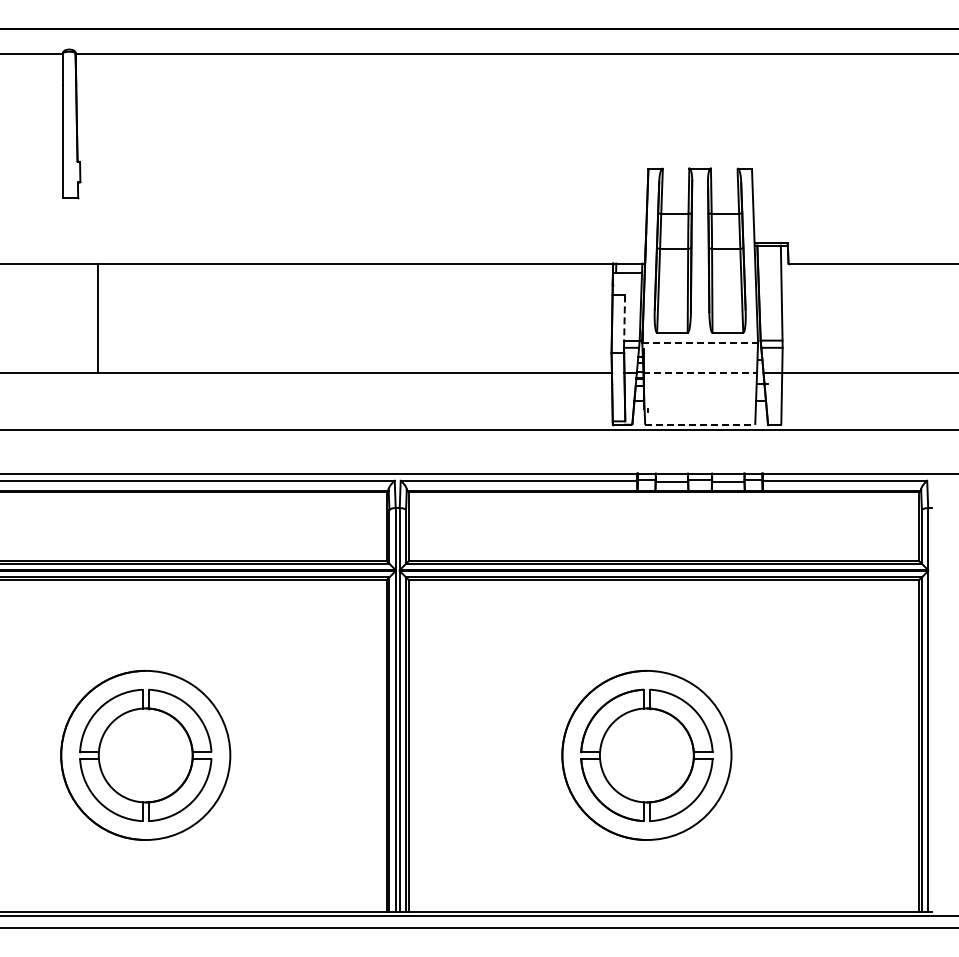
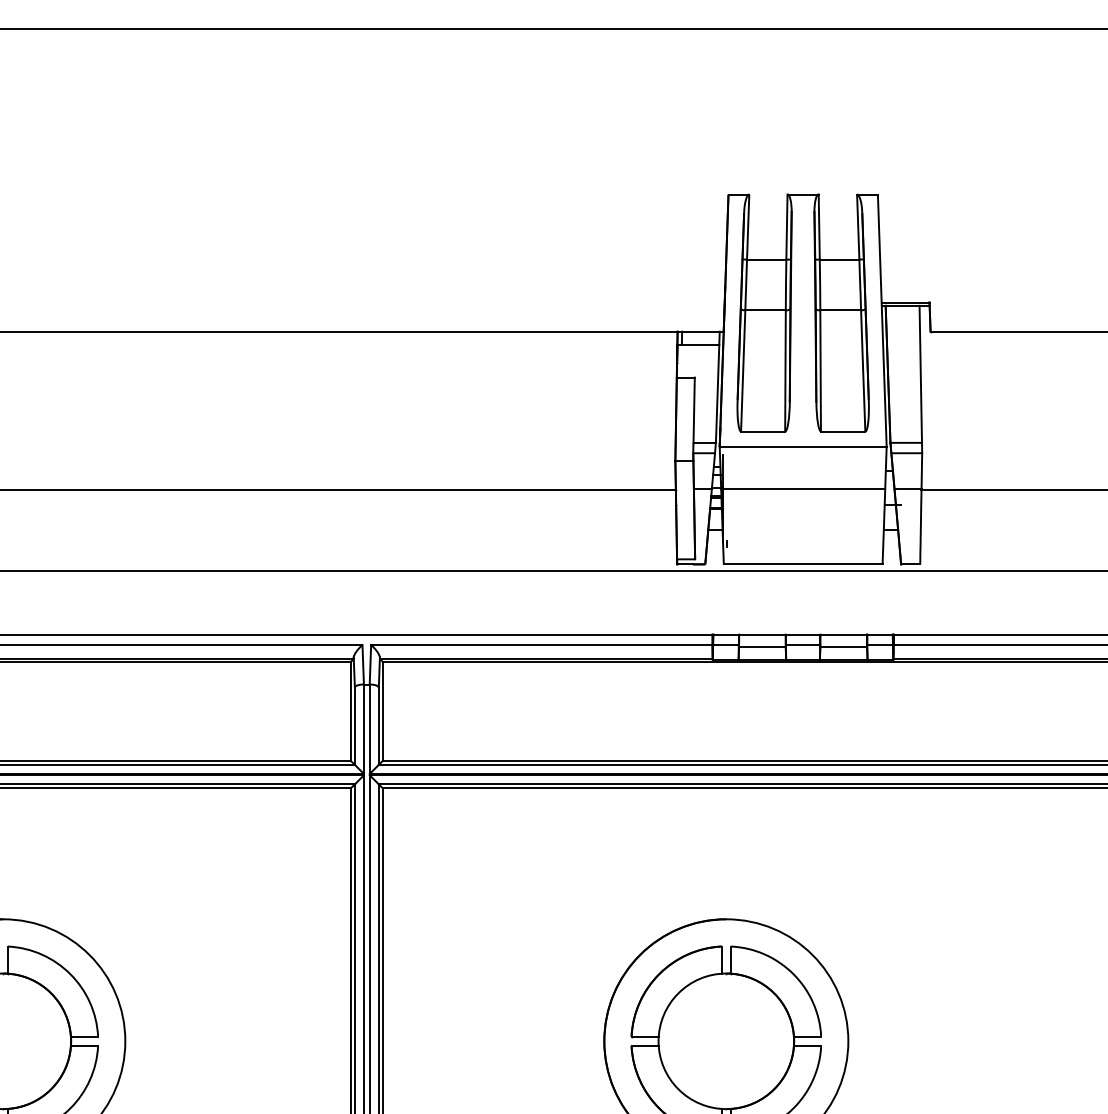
line: (624, 318) -> (693, 410), dashed -> solid
line: (700, 343) -> (803, 447), dashed -> solid
line: (700, 372) -> (803, 488), dashed -> solid
line: (700, 424) -> (803, 563), dashed -> solid

